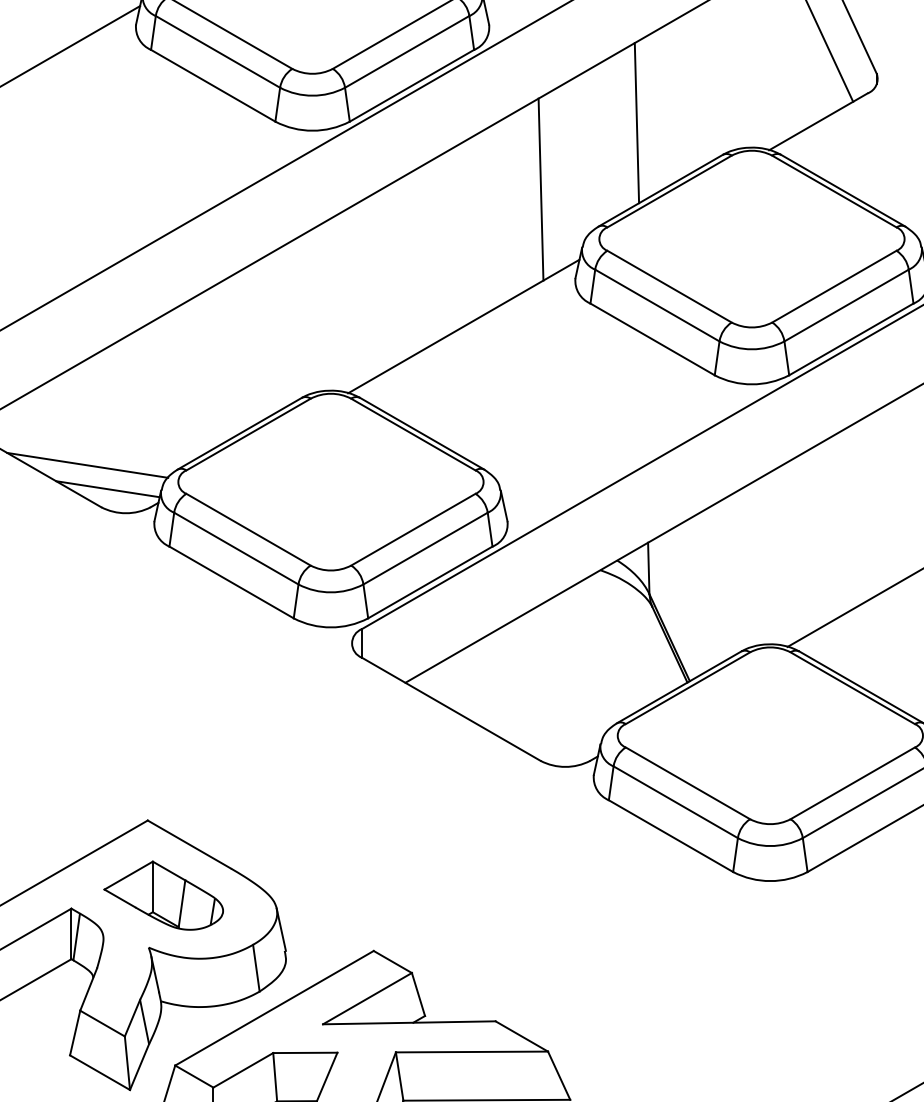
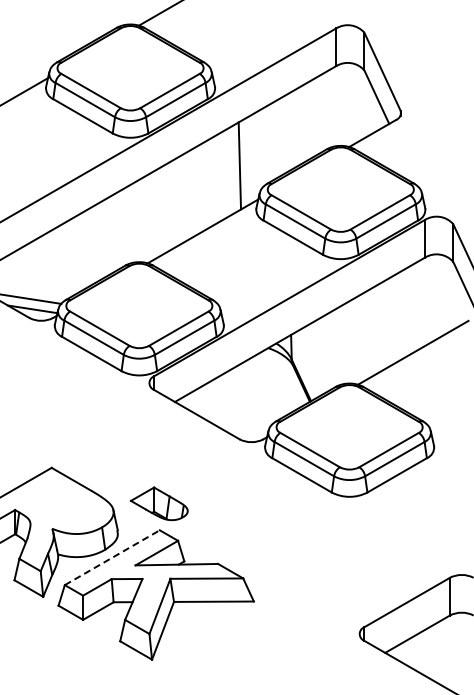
line: (636, 121) -> (285, 133), removed
part: (161, 894) -> (158, 503), moved
line: (274, 1007) -> (112, 557), solid -> dashed

